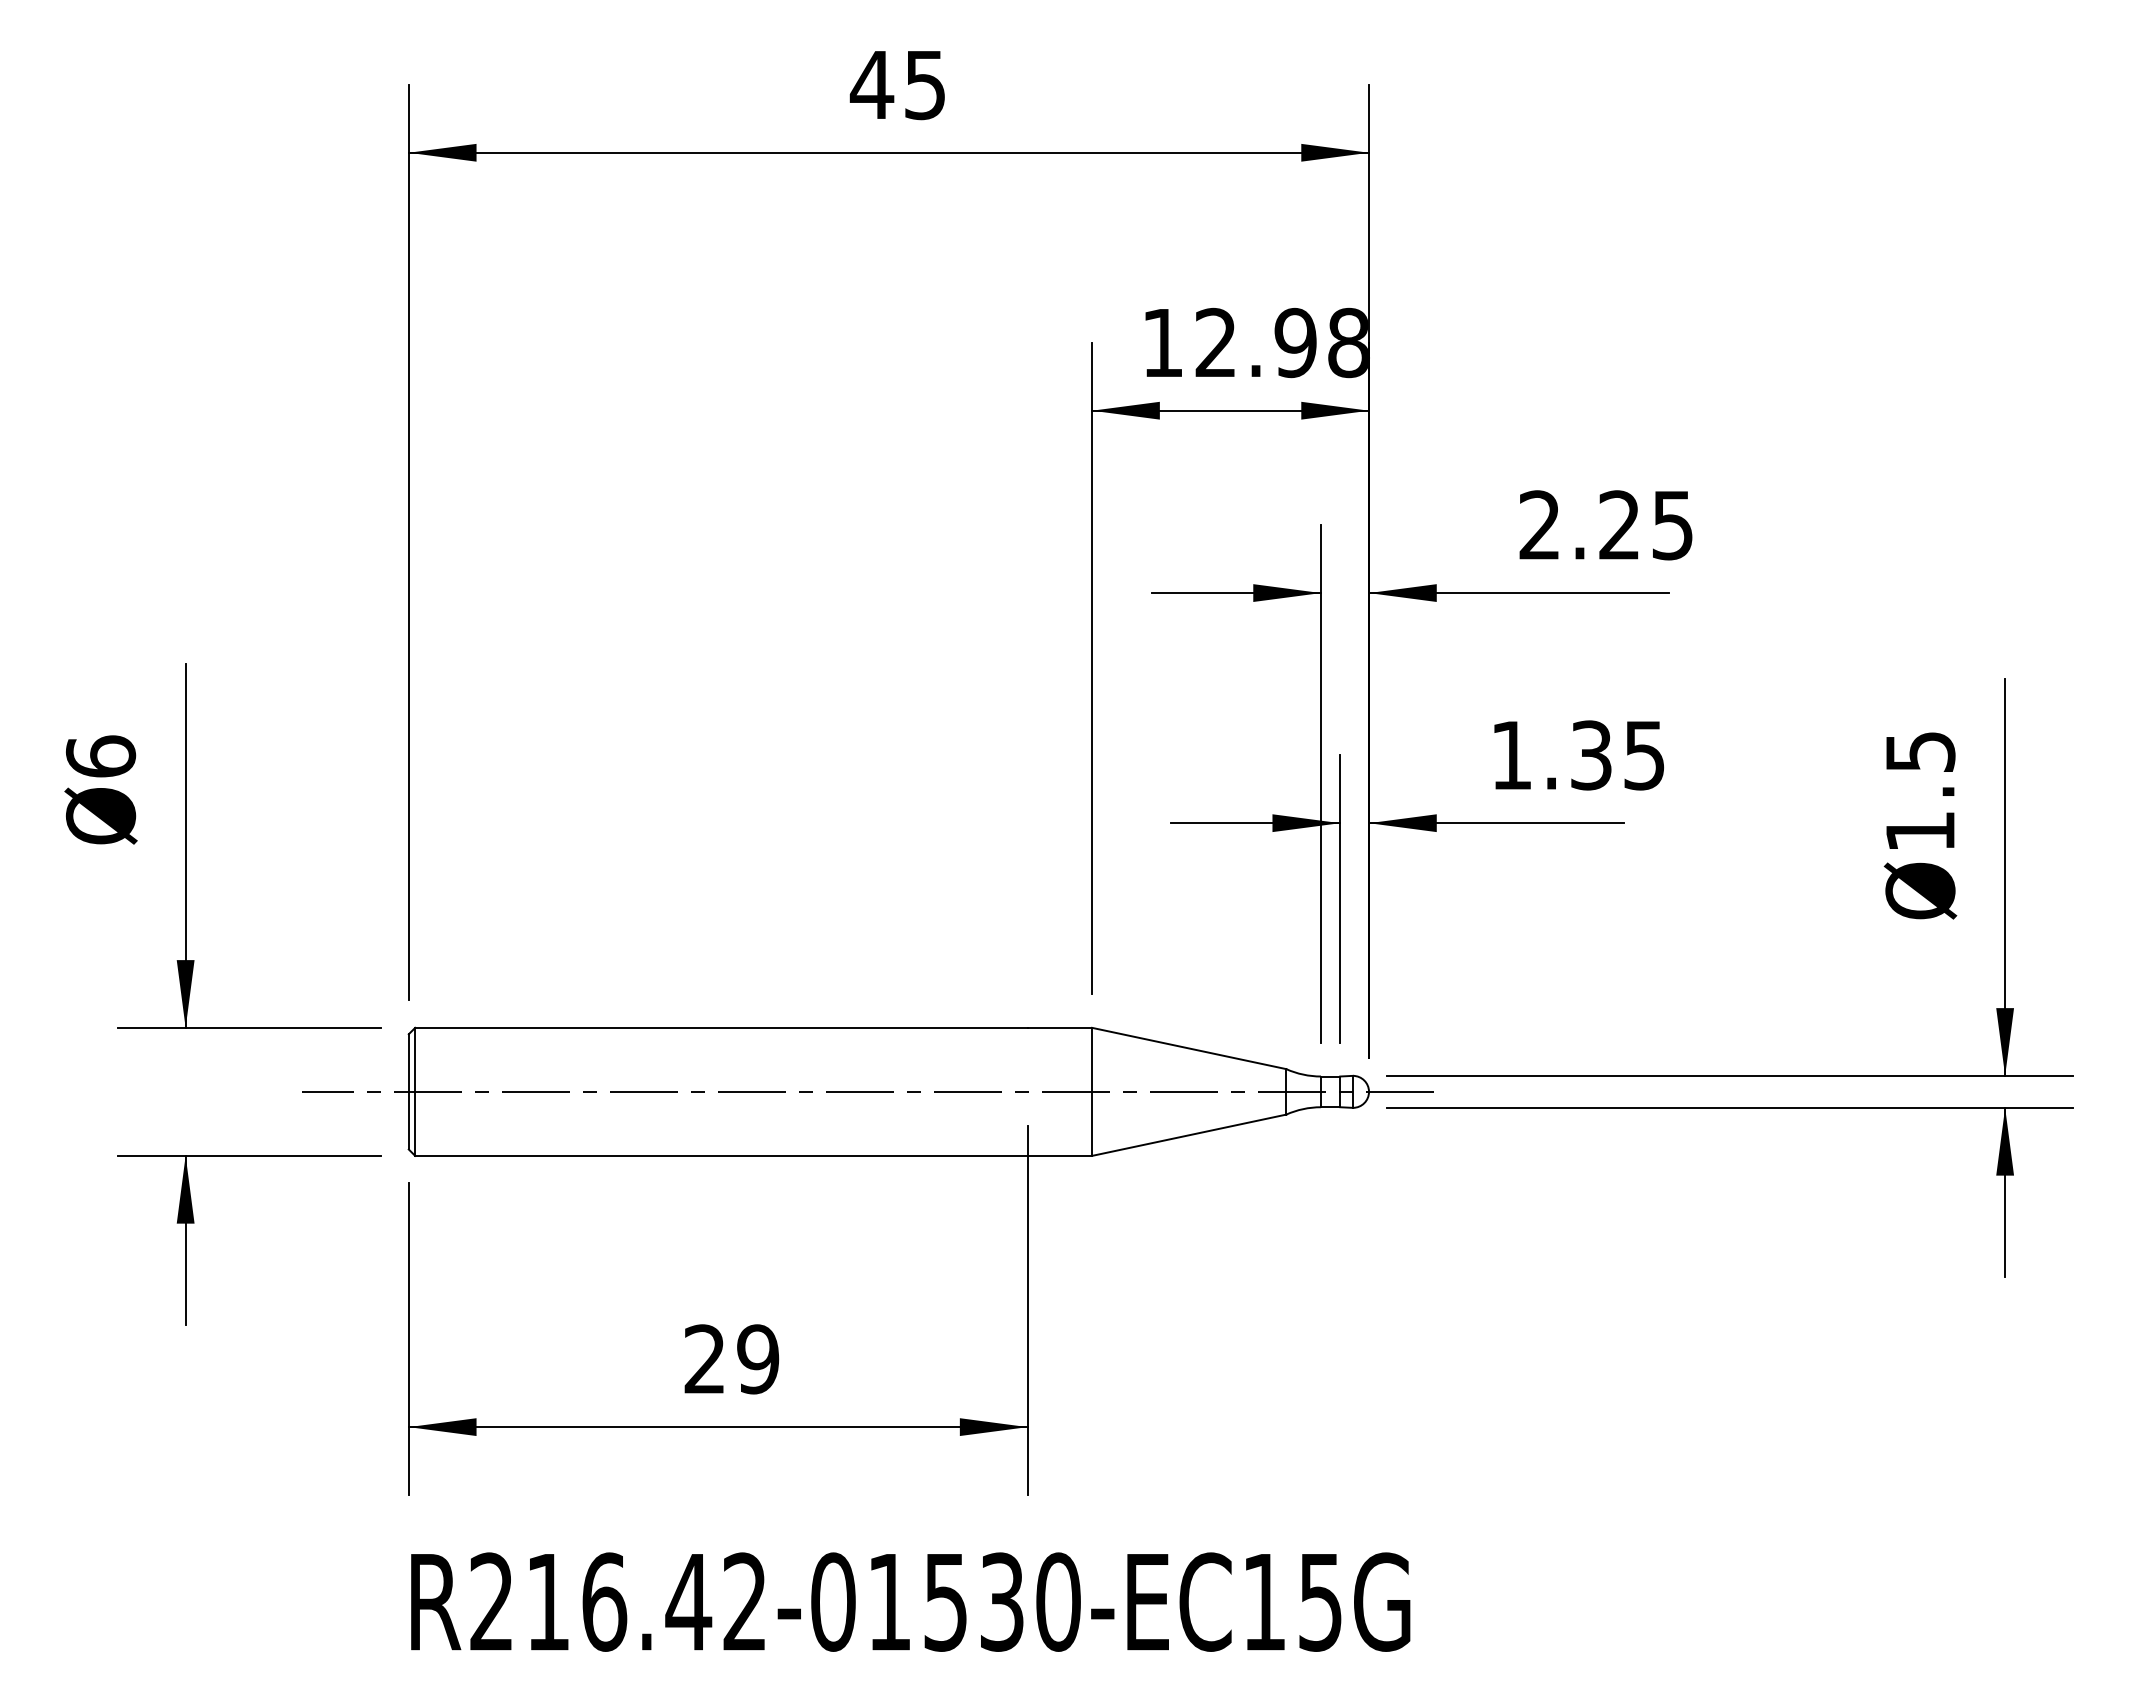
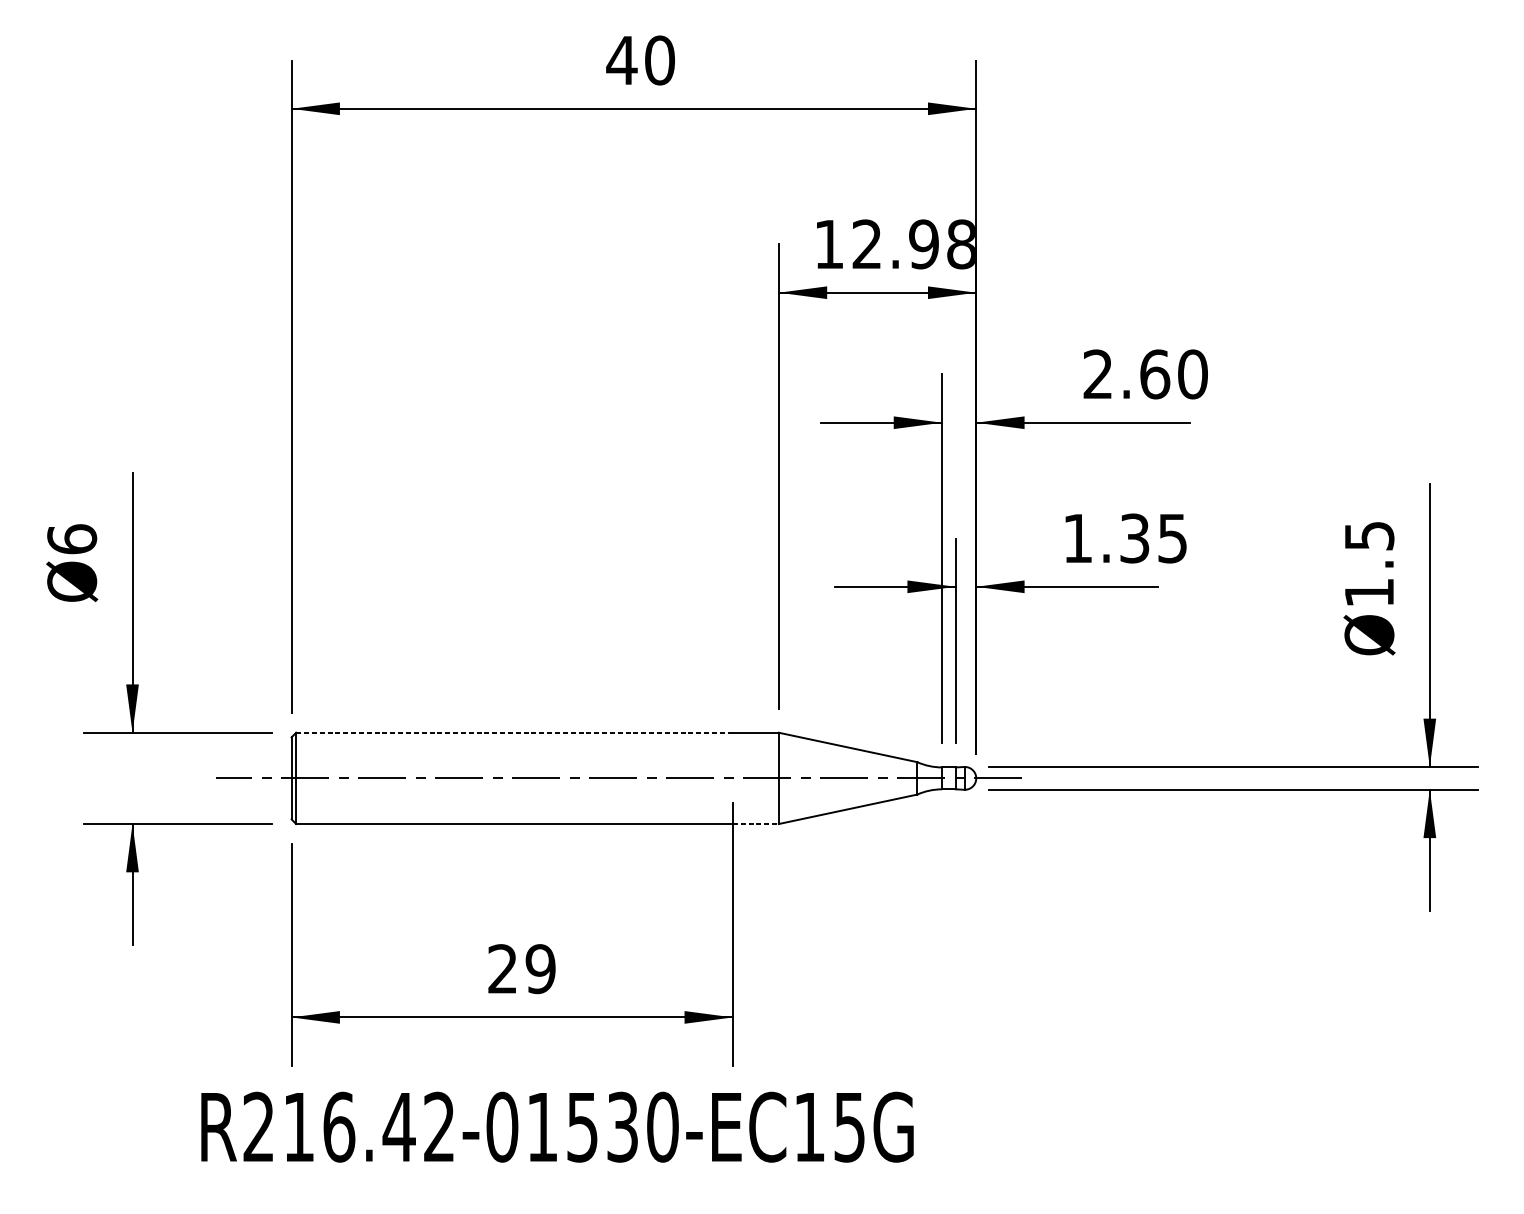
text: (925, 85) -> (660, 60), 45 -> 40
text: (1646, 525) -> (1174, 374), 2.25 -> 2.60
line: (721, 1027) -> (514, 732), solid -> dashed
line: (1060, 1155) -> (756, 823), solid -> dashed
text: (910, 1601) -> (557, 1126), moved

